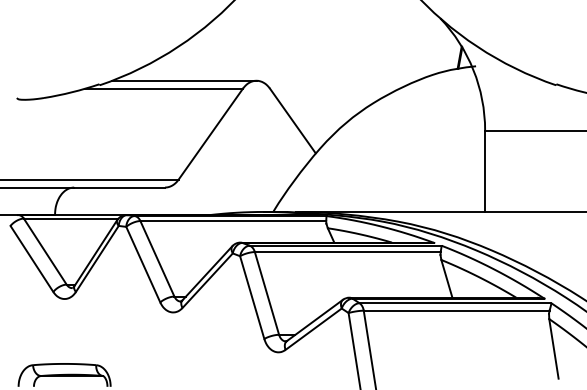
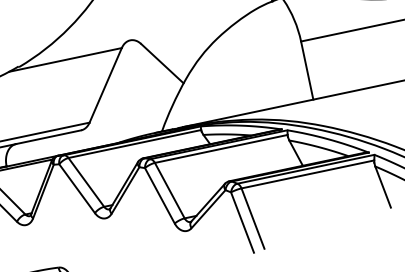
line: (184, 80) -> (78, 50), removed

